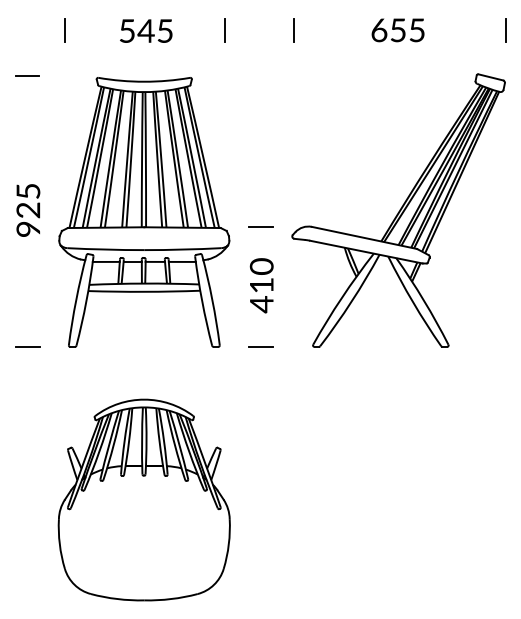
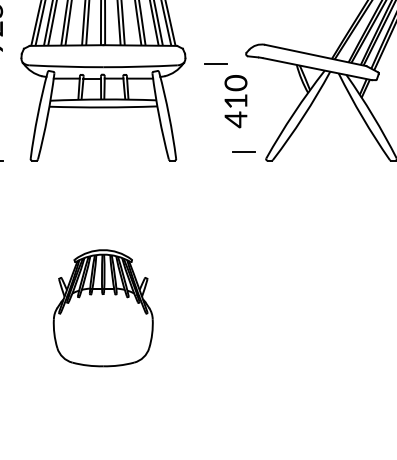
line: (260, 226) -> (215, 63), moved
text: (261, 285) -> (235, 101), moved
line: (260, 346) -> (243, 151), moved
part: (143, 499) -> (102, 307), size x0.6

